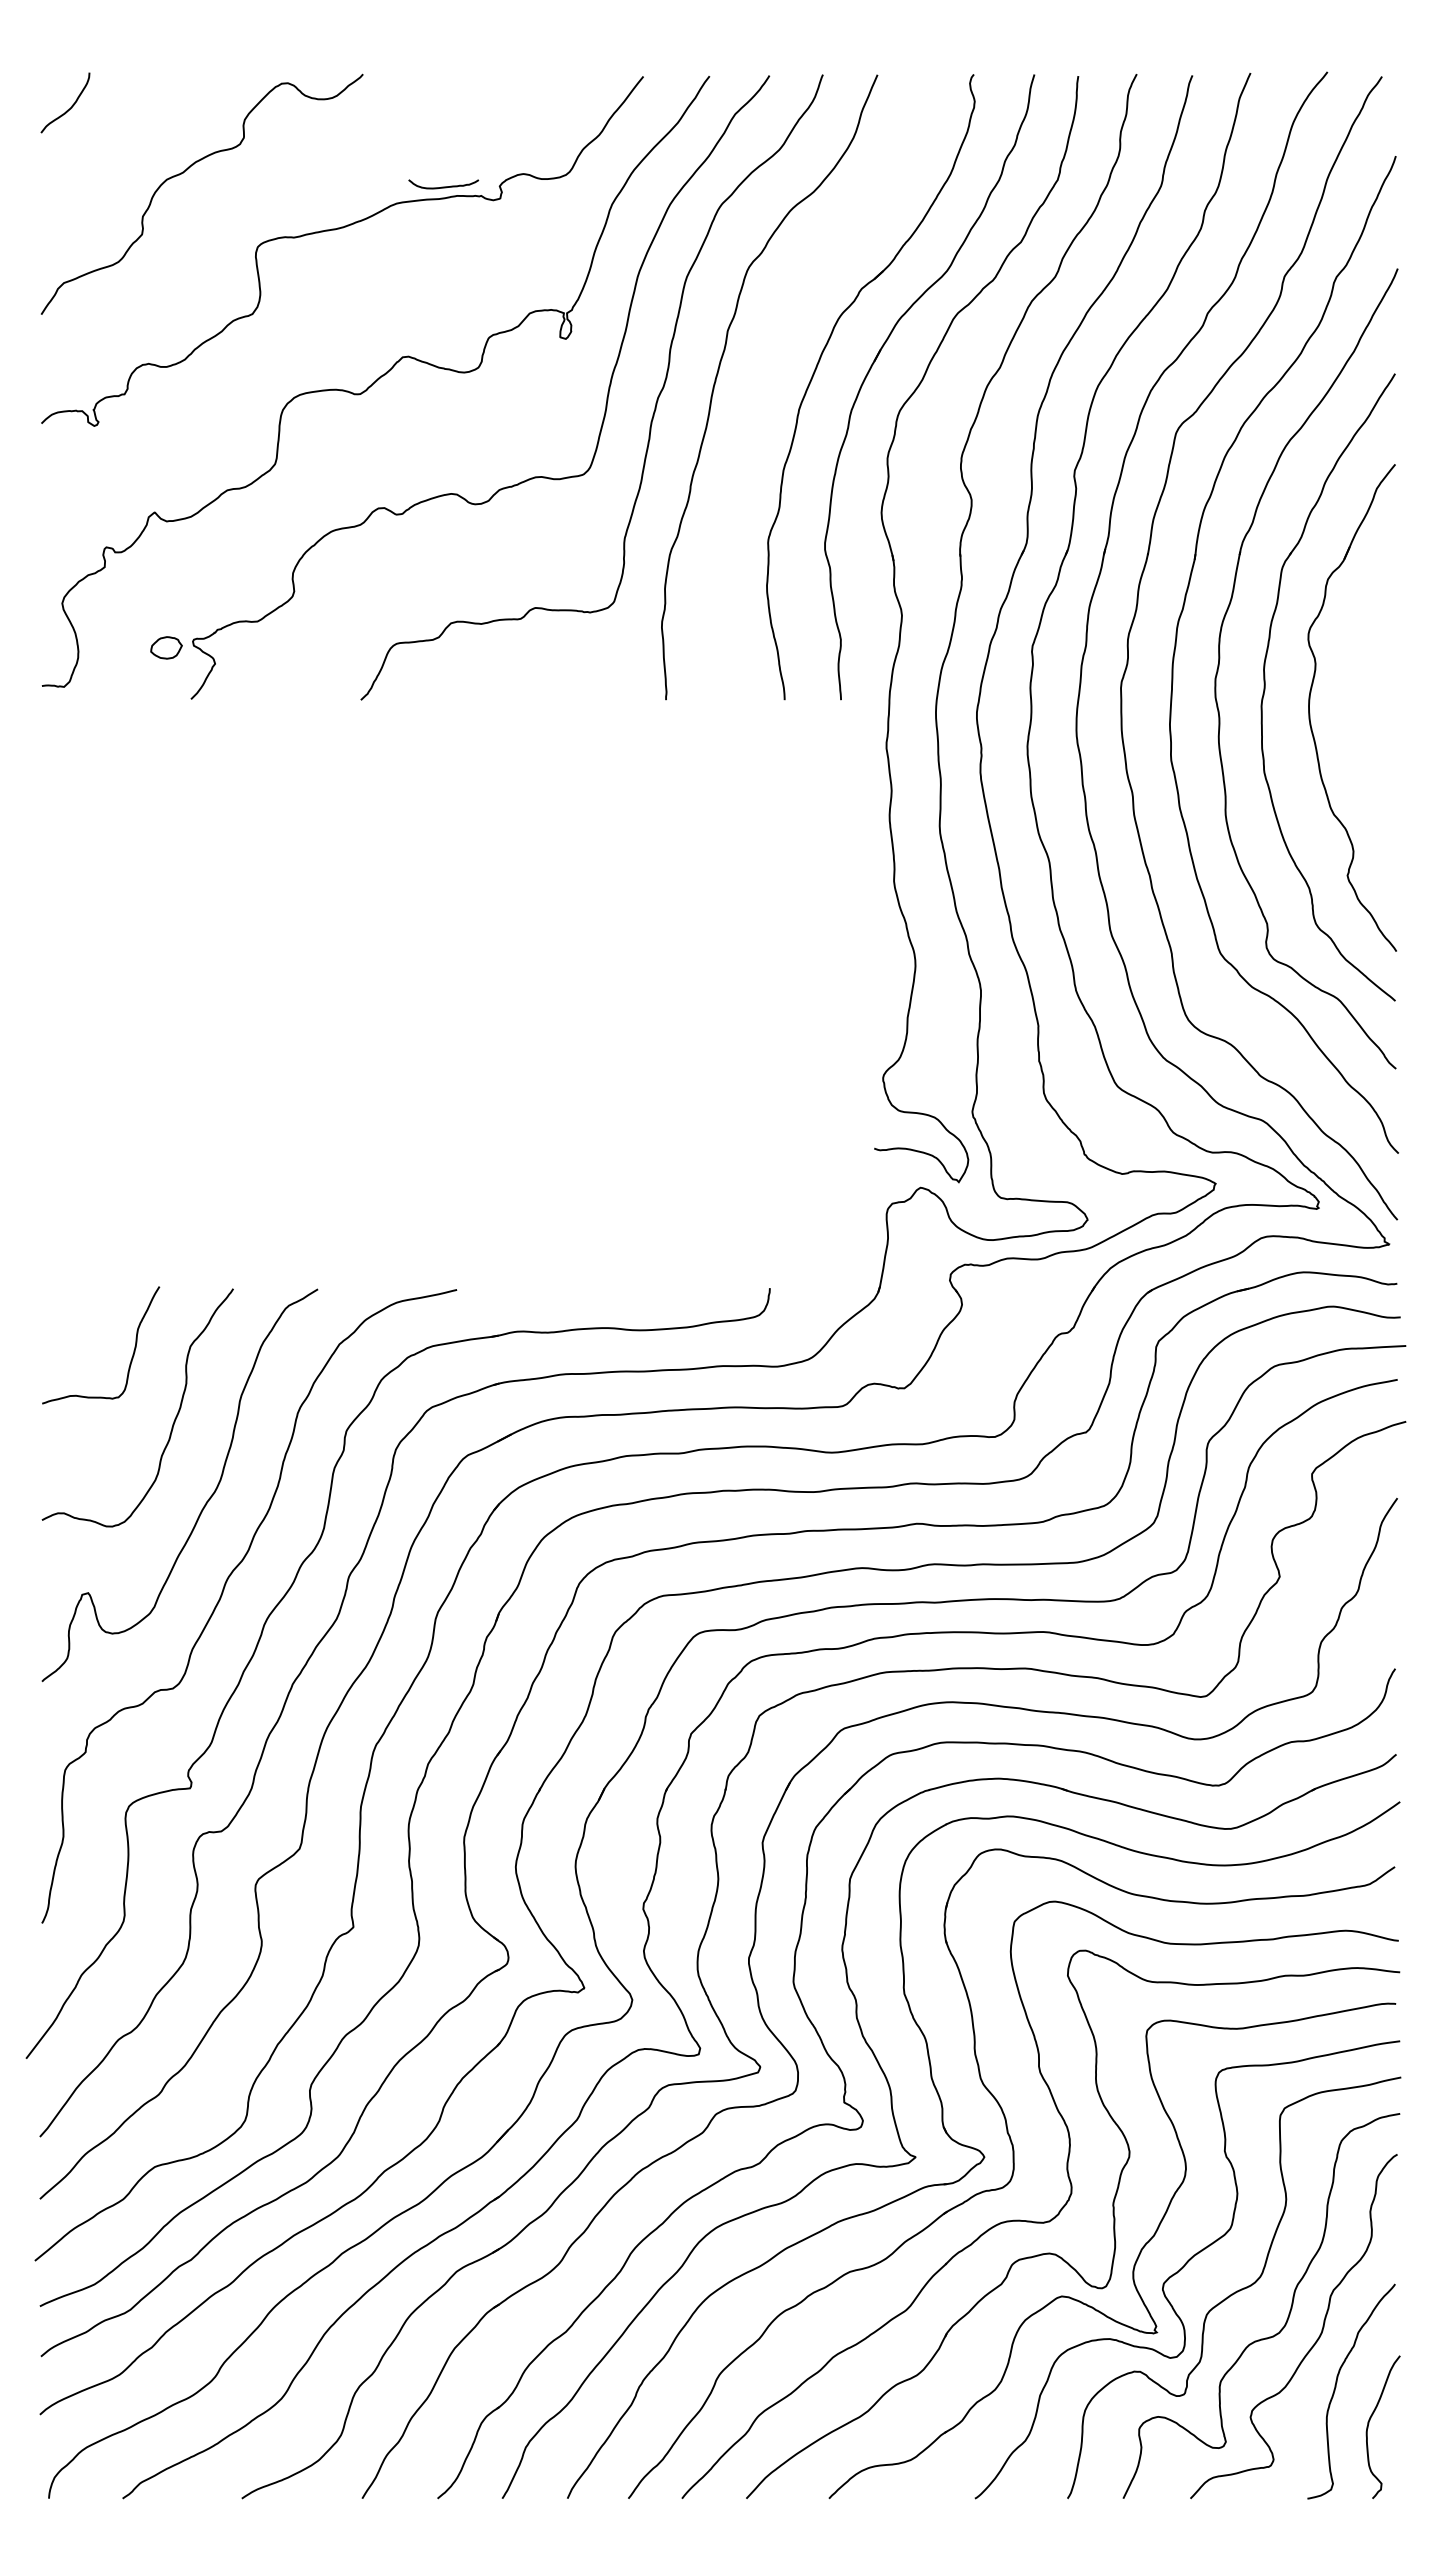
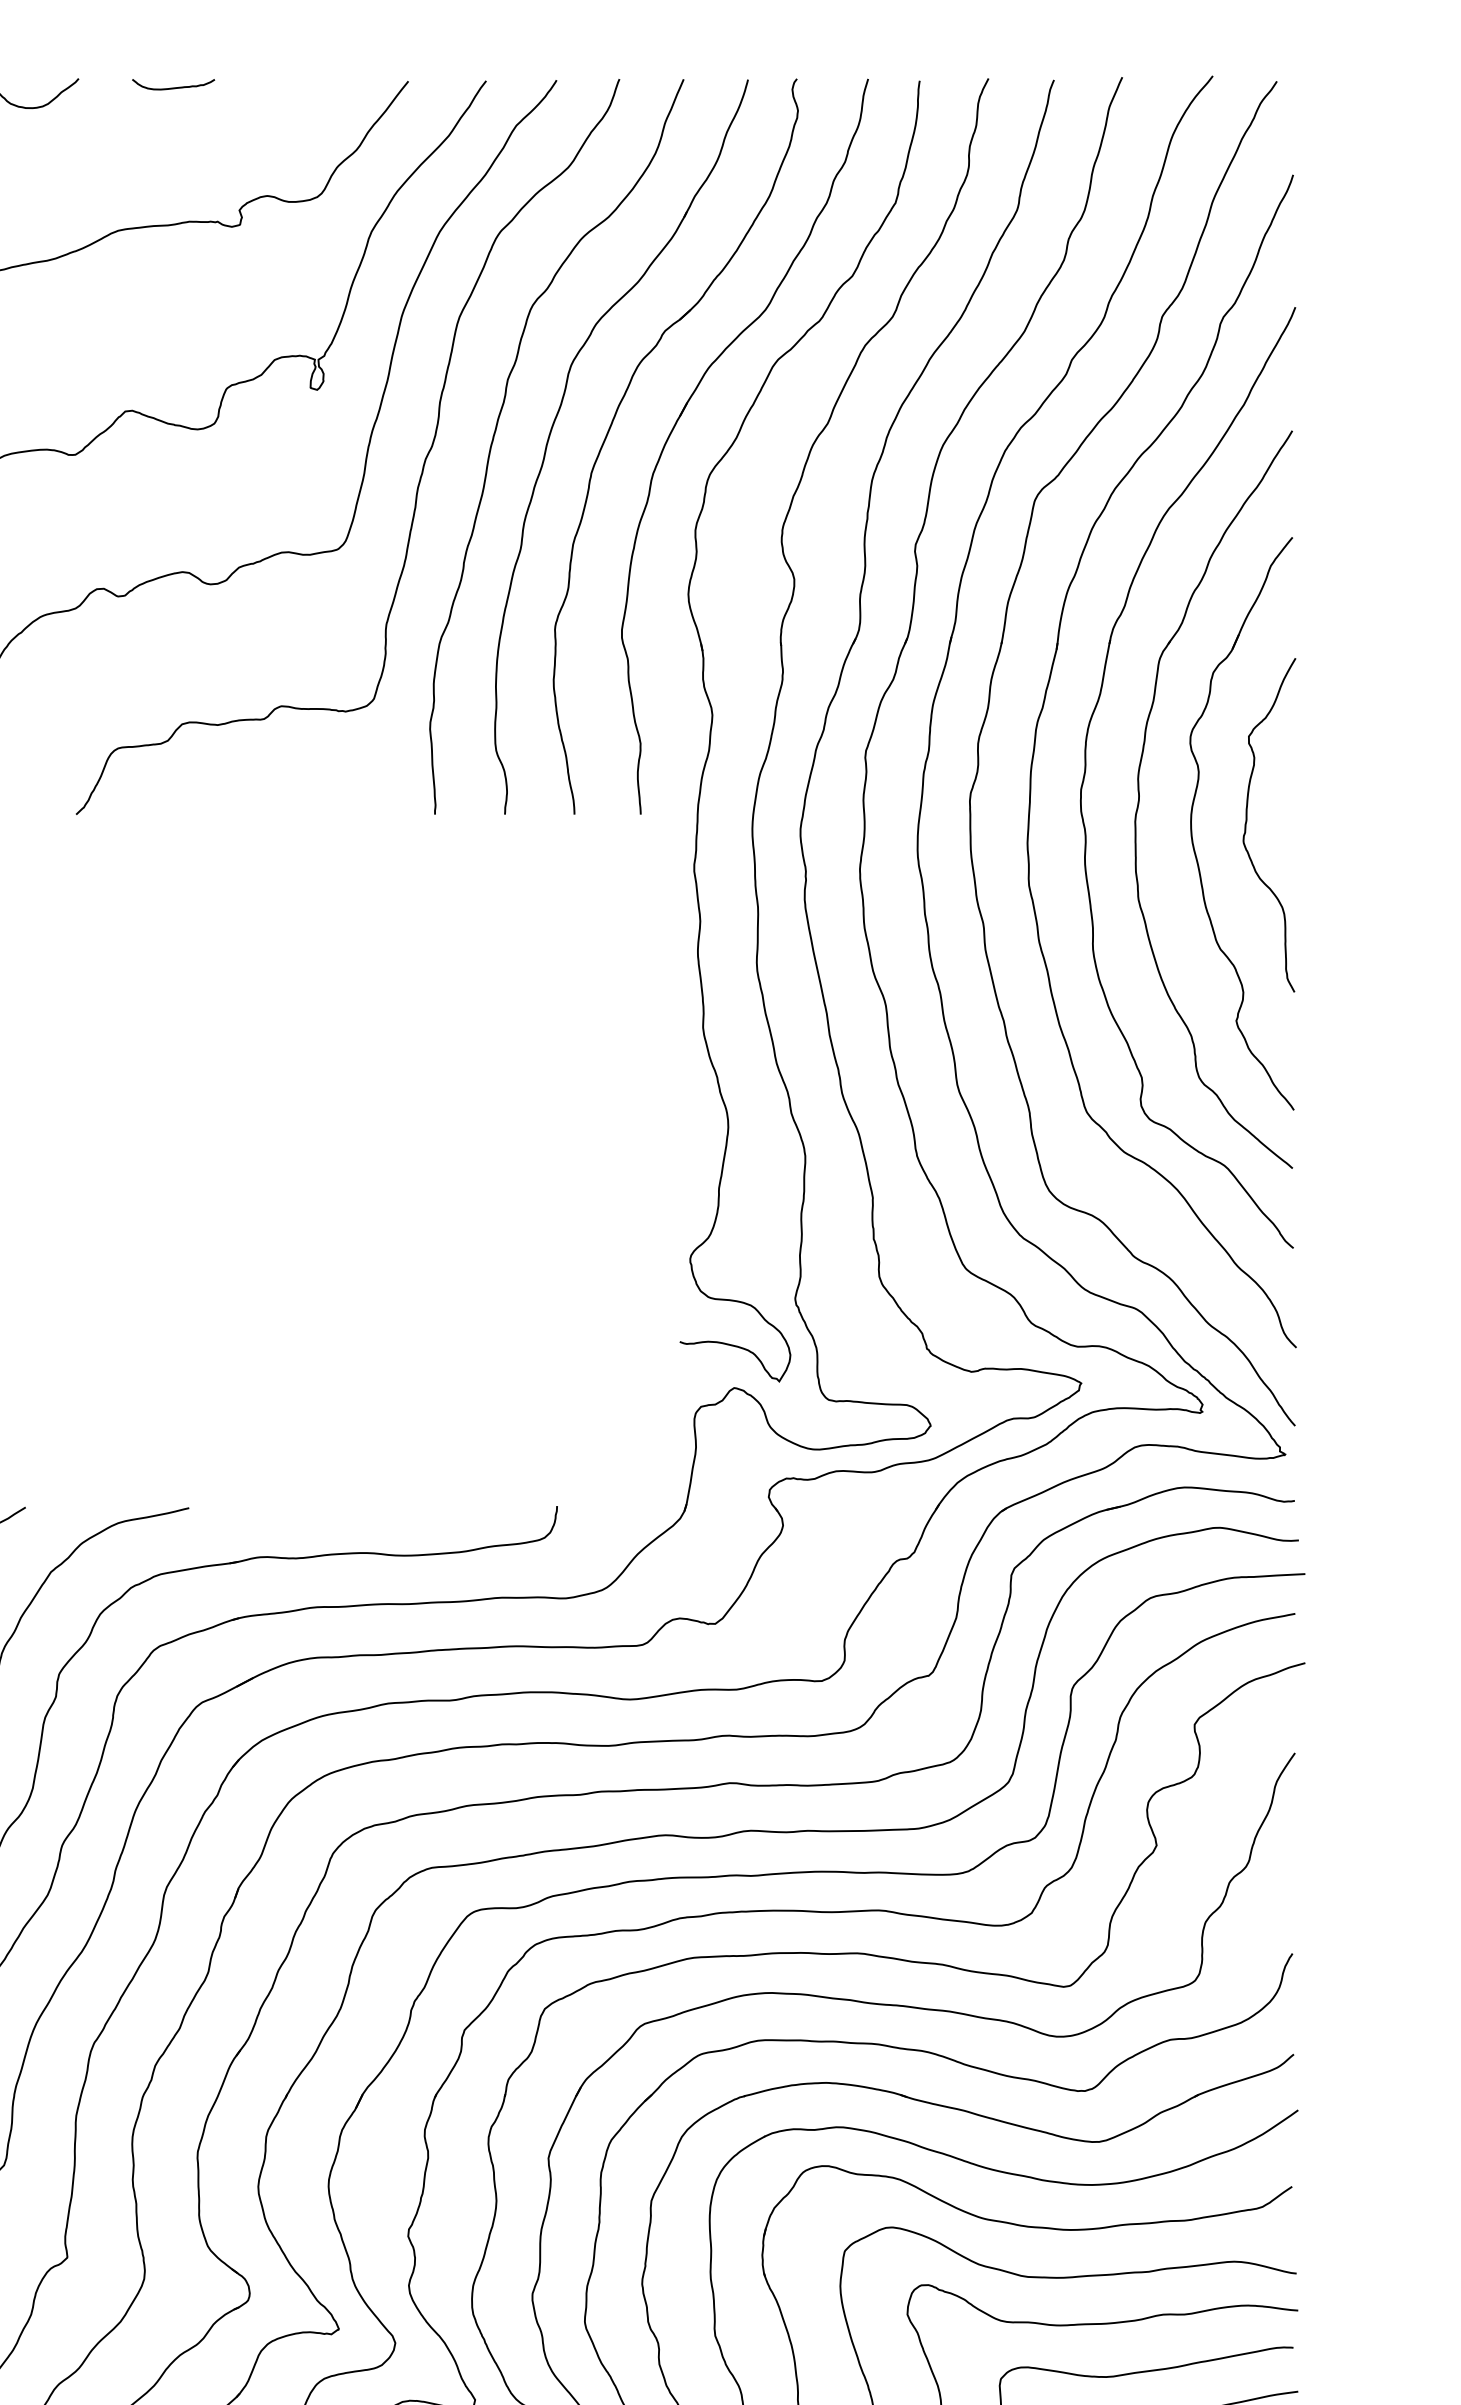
curve: (443, 186) -> (173, 87), moved
part: (767, 369) -> (554, 425), added
curve: (1357, 704) -> (1248, 819), added

